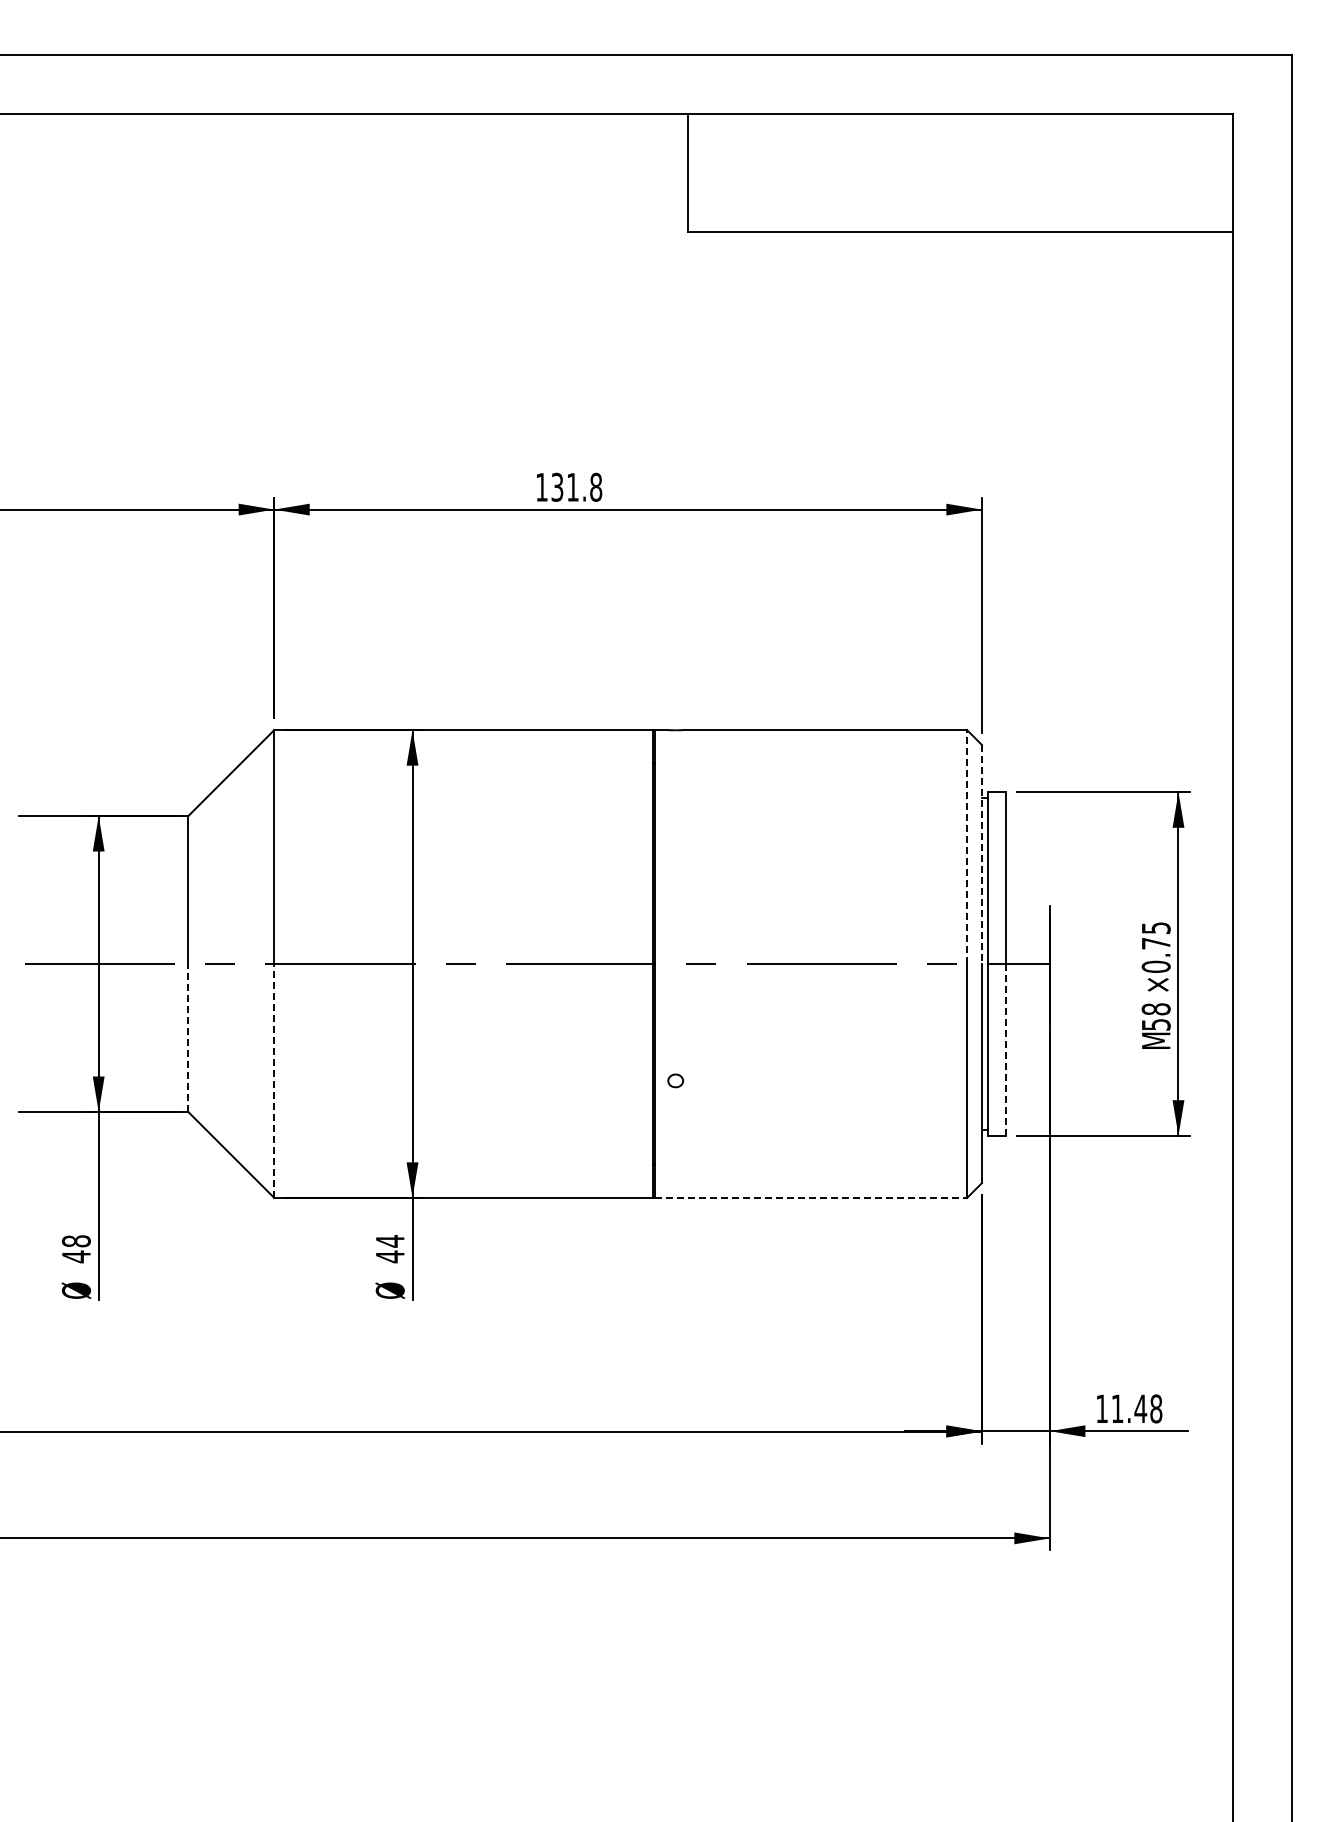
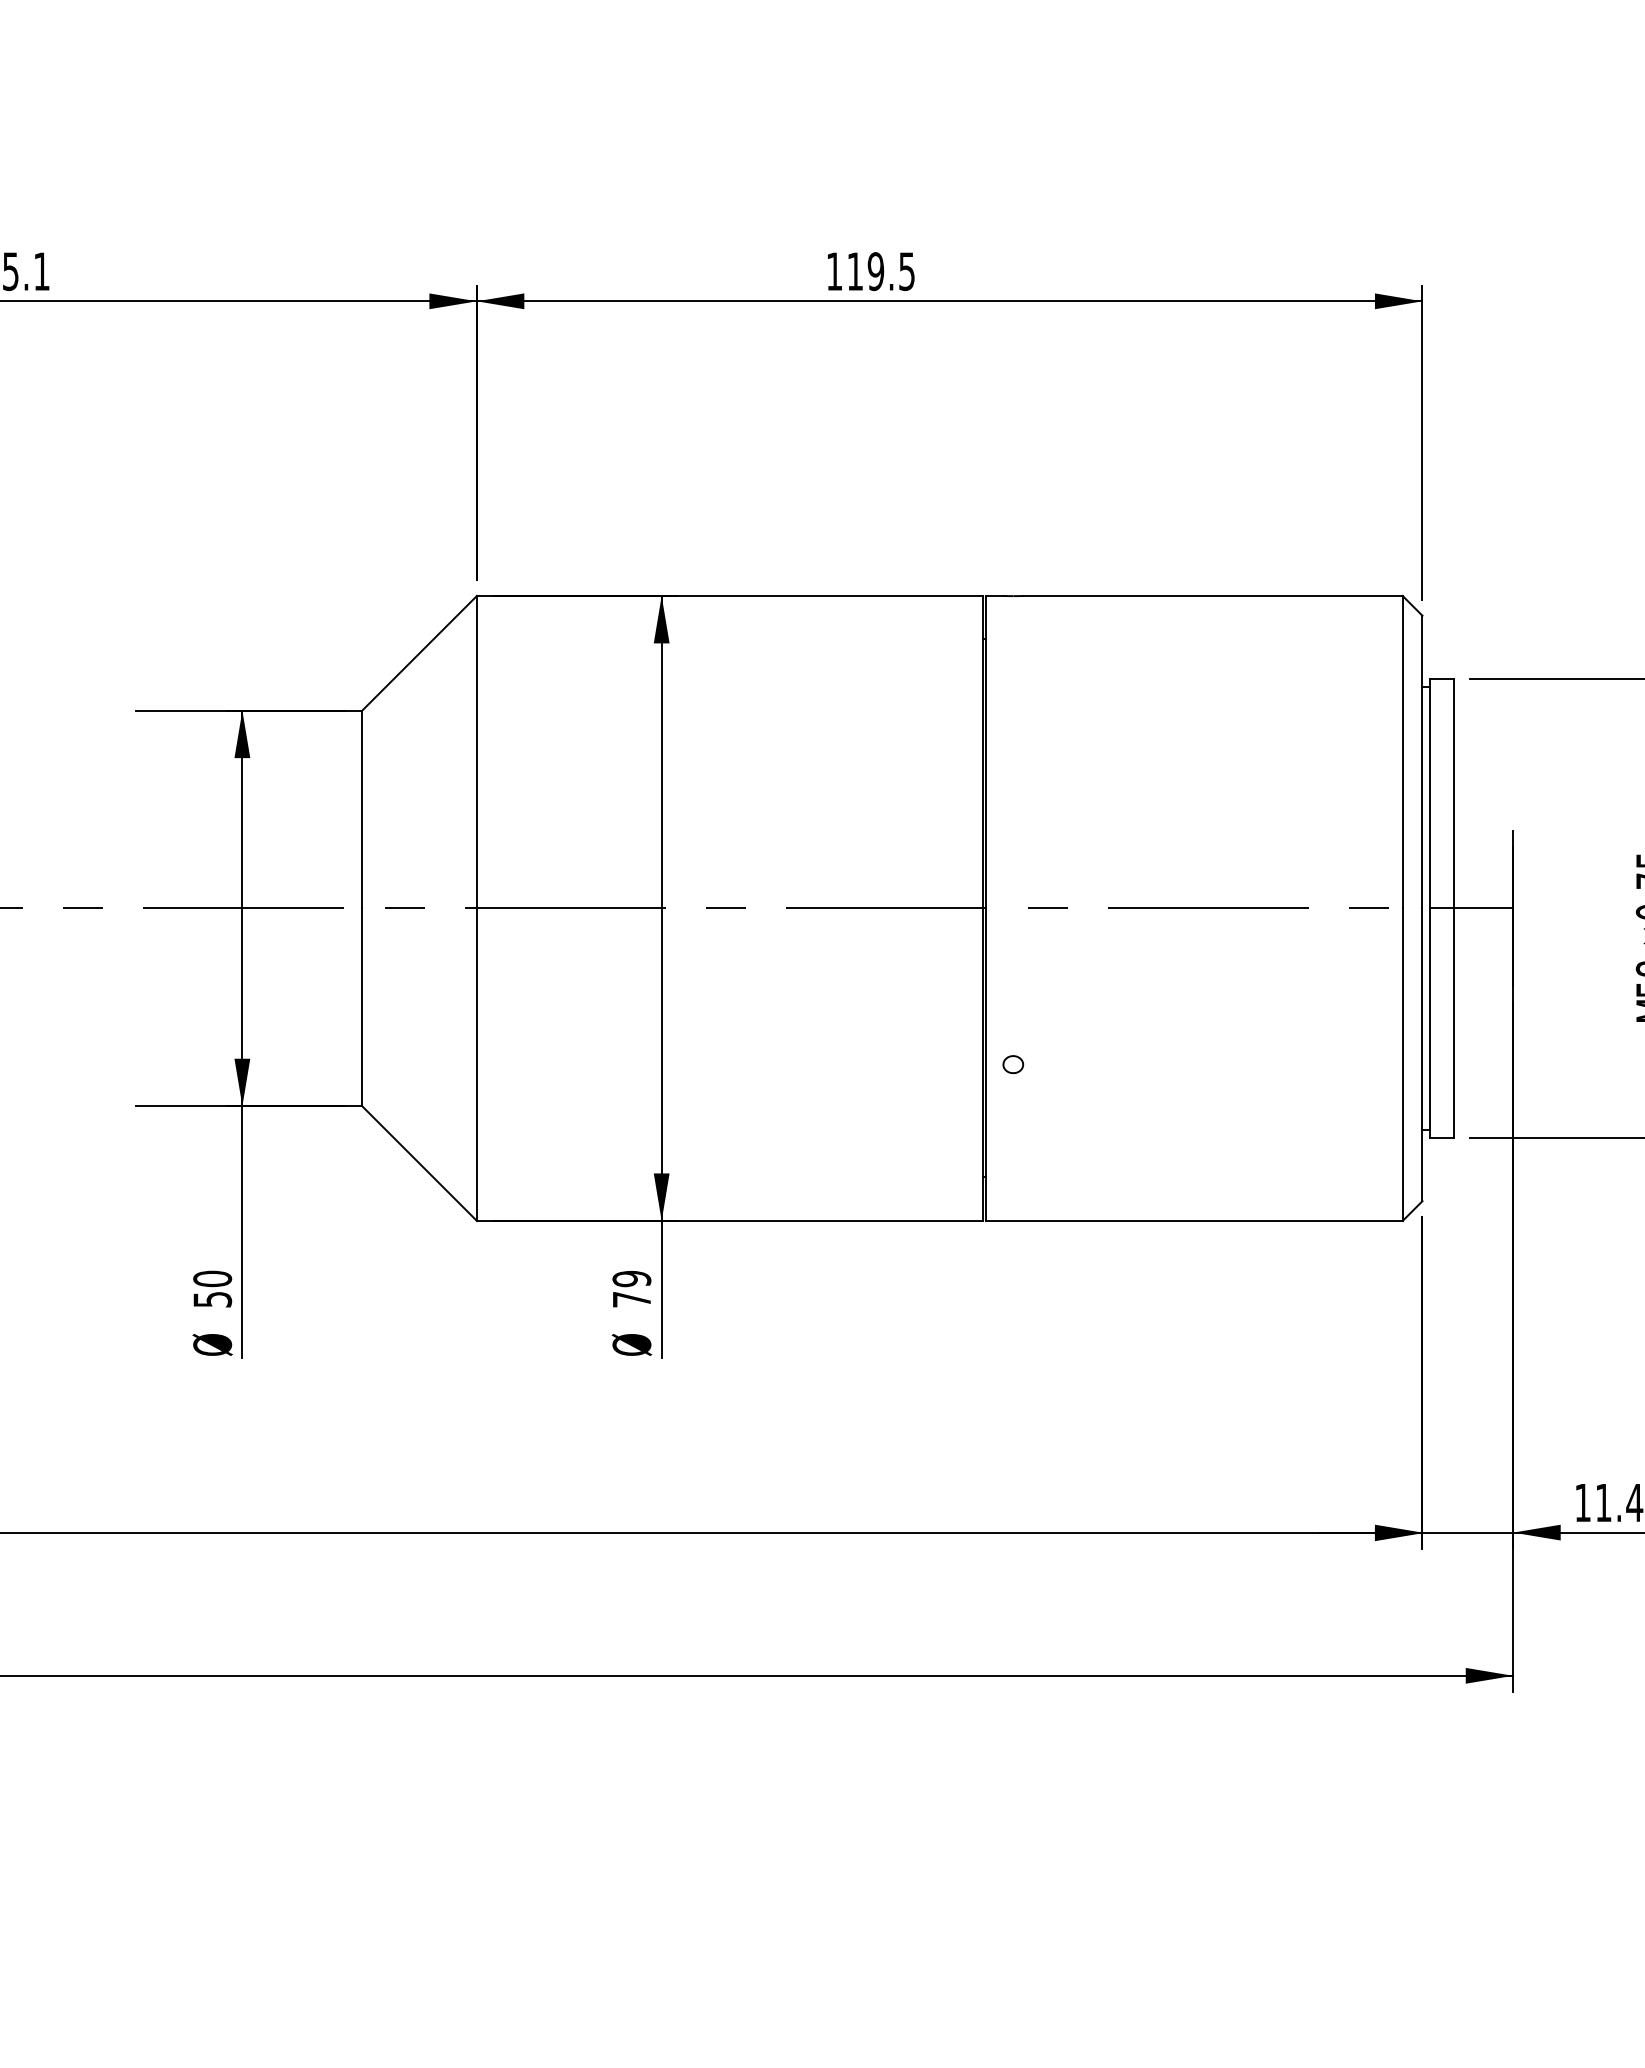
text: (576, 486) -> (880, 270), 131.8 -> 119.5
line: (967, 847) -> (1403, 752), dashed -> solid
line: (981, 854) -> (1421, 762), dashed -> solid
line: (188, 1037) -> (362, 1006), dashed -> solid
line: (1005, 1049) -> (1453, 1022), dashed -> solid
line: (274, 1080) -> (477, 1064), dashed -> solid
line: (811, 1197) -> (1194, 1220), dashed -> solid
text: (76, 1249) -> (212, 1289), 48 -> 50
text: (389, 1249) -> (630, 1289), 44 -> 79

